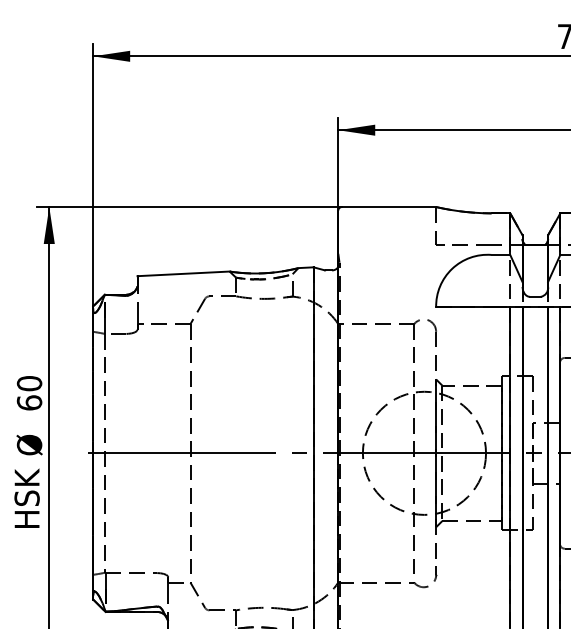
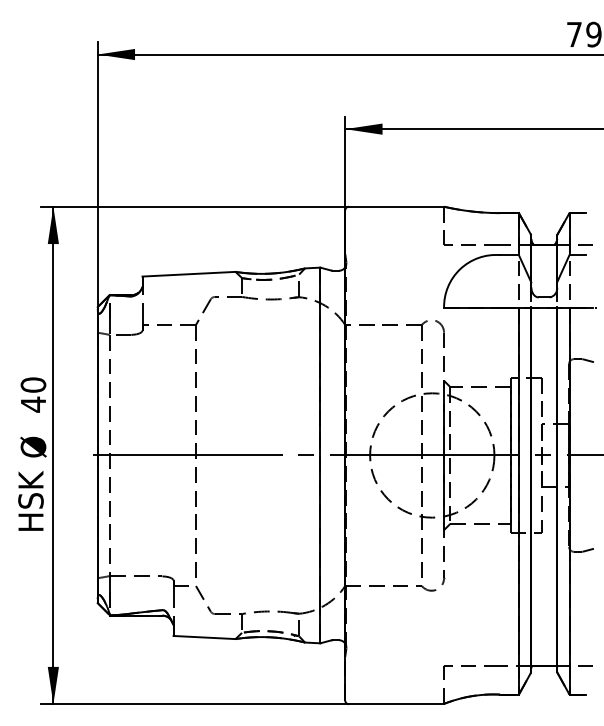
text: (29, 402) -> (33, 404), 60 -> 40

